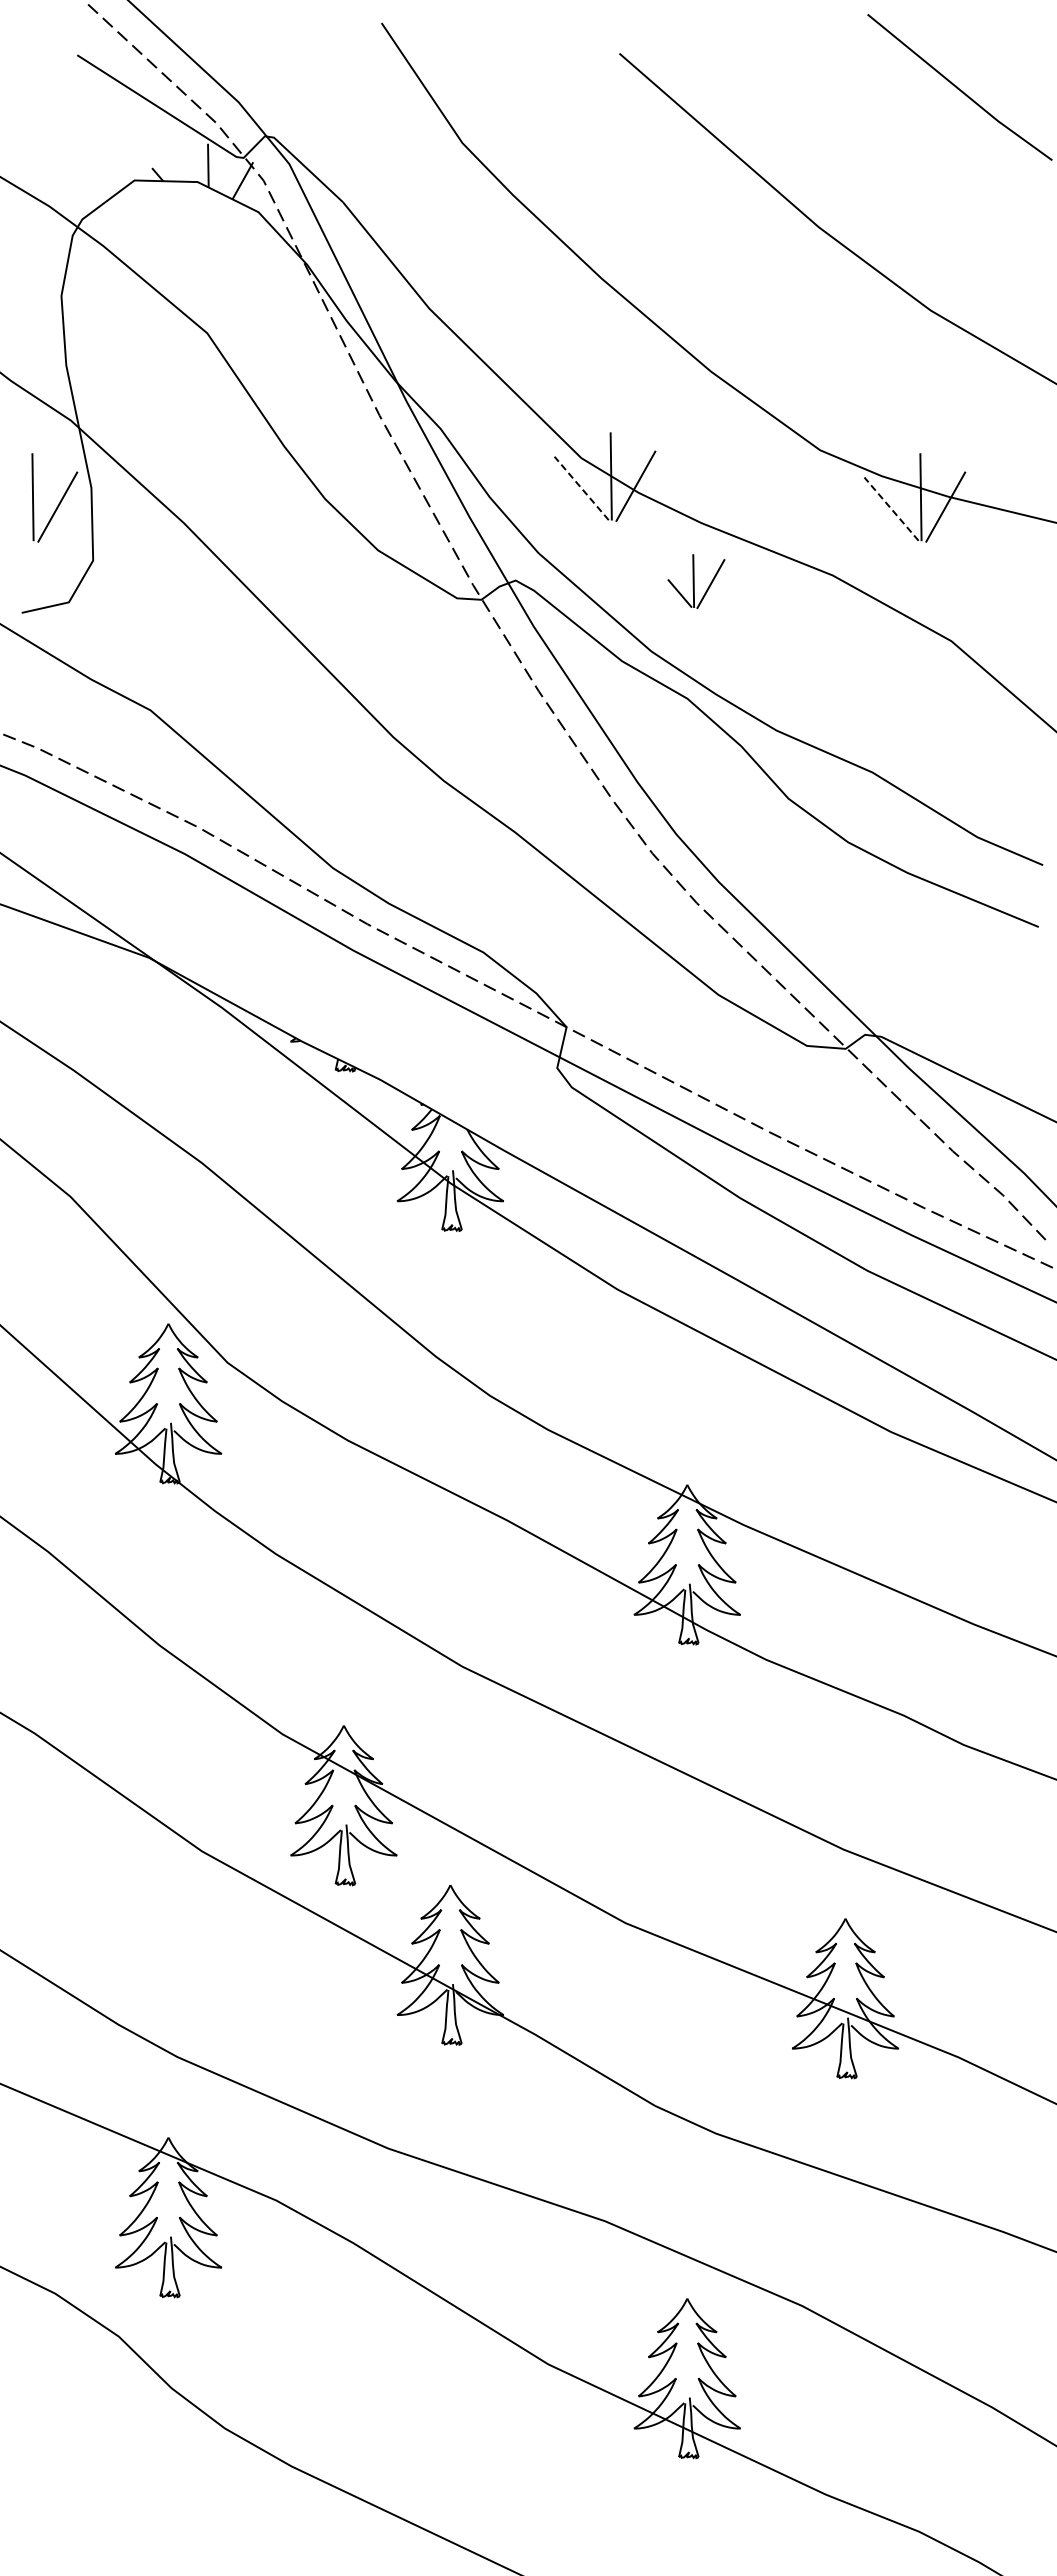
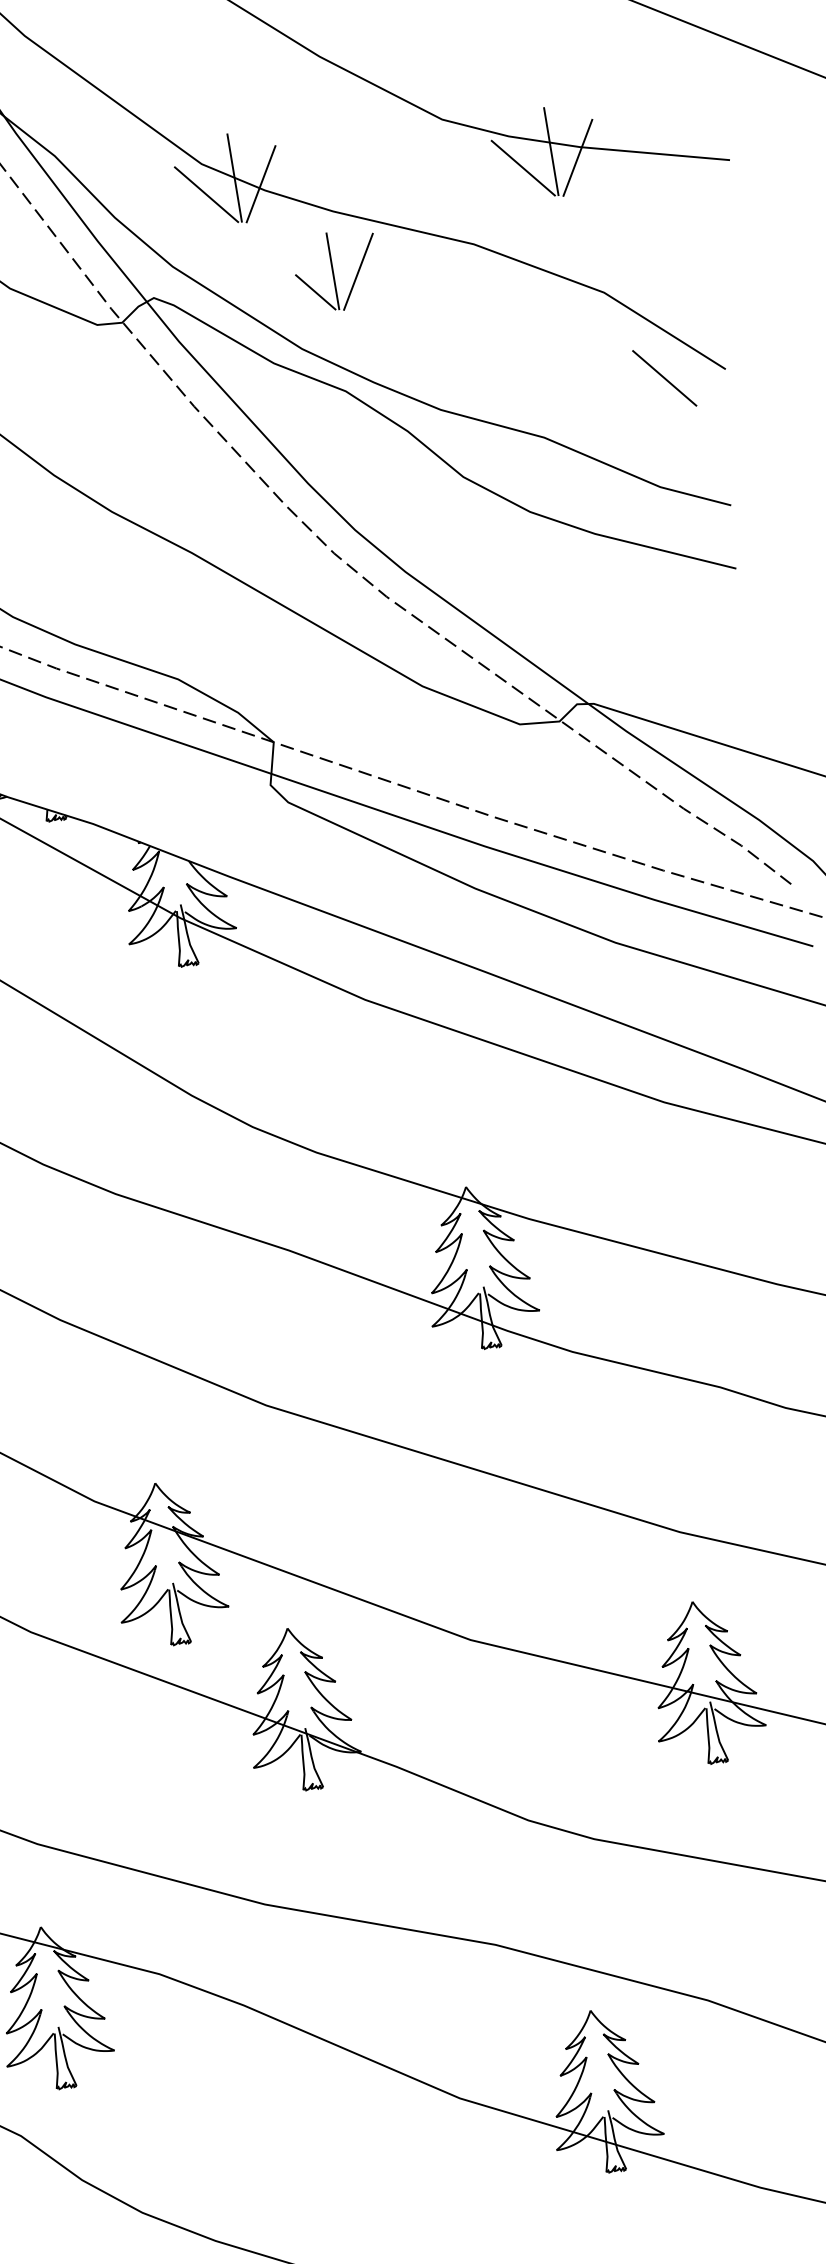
line: (581, 488) -> (206, 194), dashed -> solid
line: (891, 509) -> (523, 168), dashed -> solid
part: (696, 581) -> (337, 271), size x1.43
line: (996, 732) -> (663, 378), added

